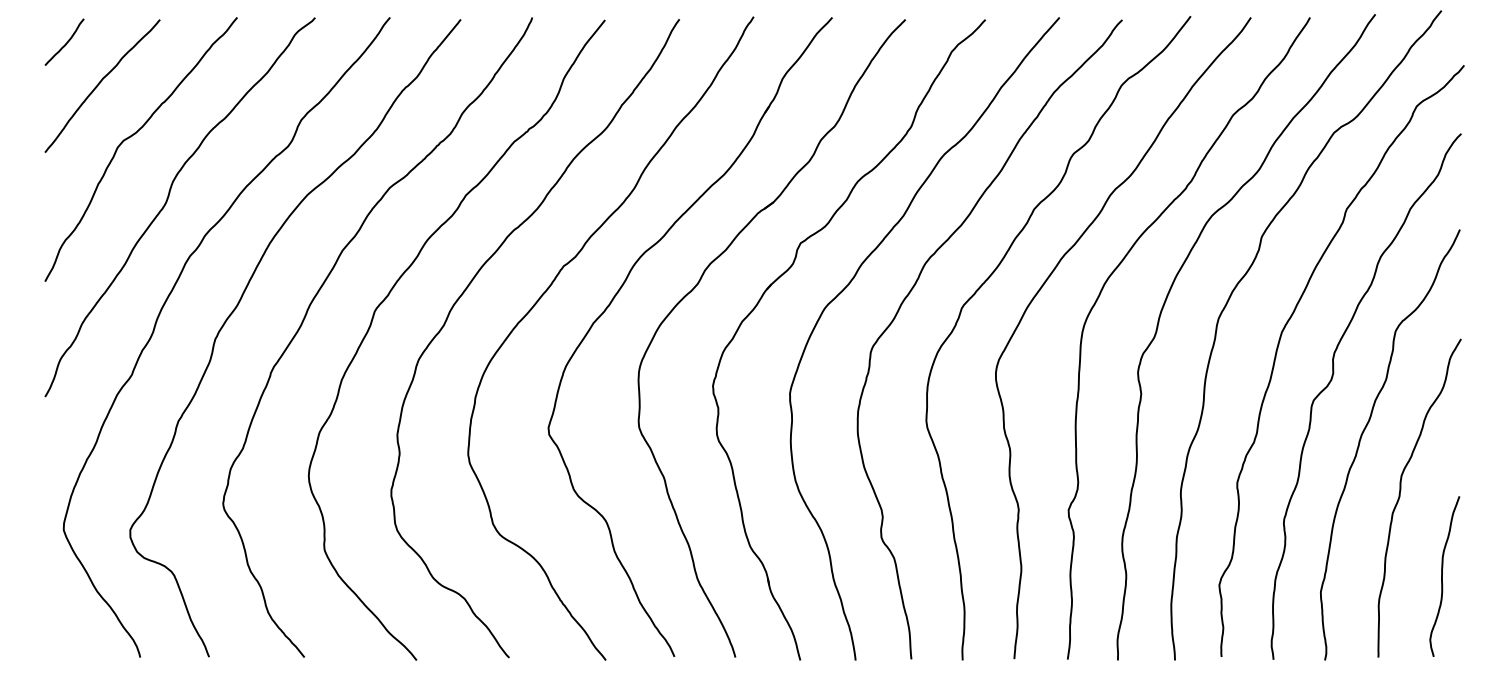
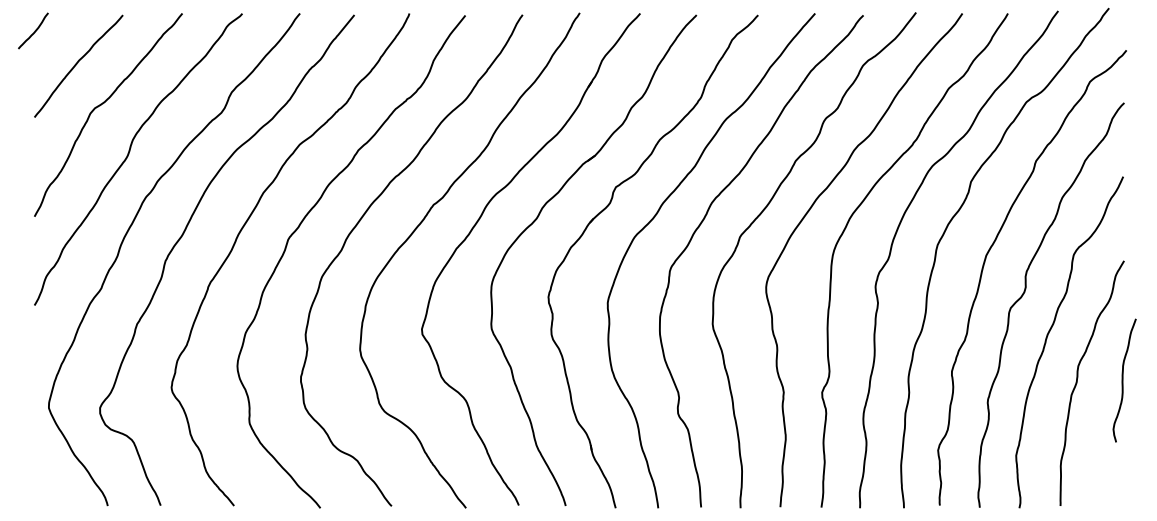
curve: (66, 42) -> (34, 31), moved
curve: (1442, 576) -> (1122, 380), moved

